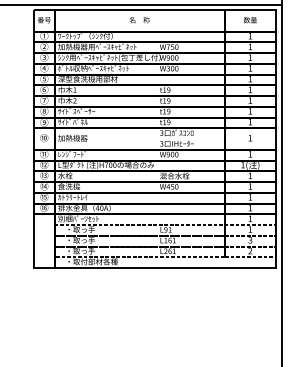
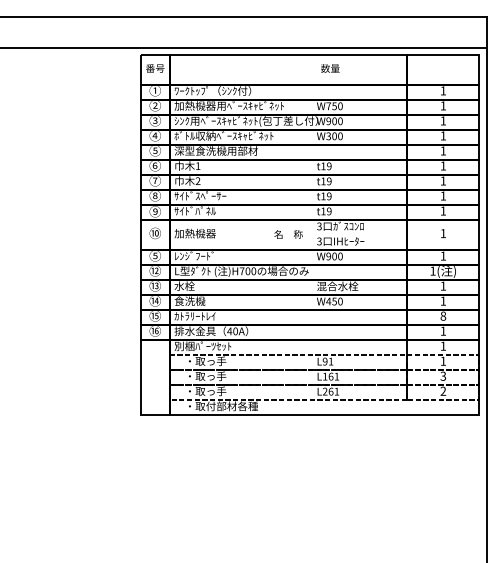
text: (139, 20) -> (288, 234), moved
text: (250, 20) -> (330, 68), moved
text: (43, 153) -> (154, 255), ⑪ -> ⑤
text: (250, 196) -> (443, 315), 1 -> 8

